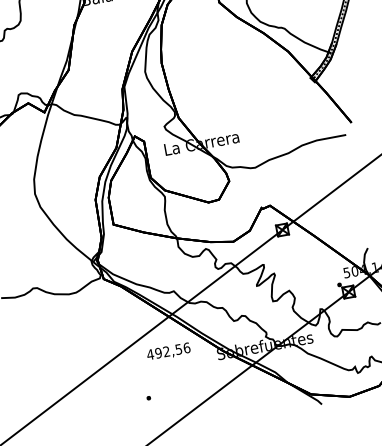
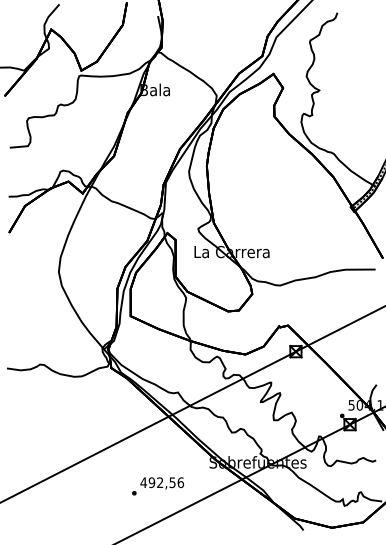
text: (169, 352) -> (162, 483), moved

